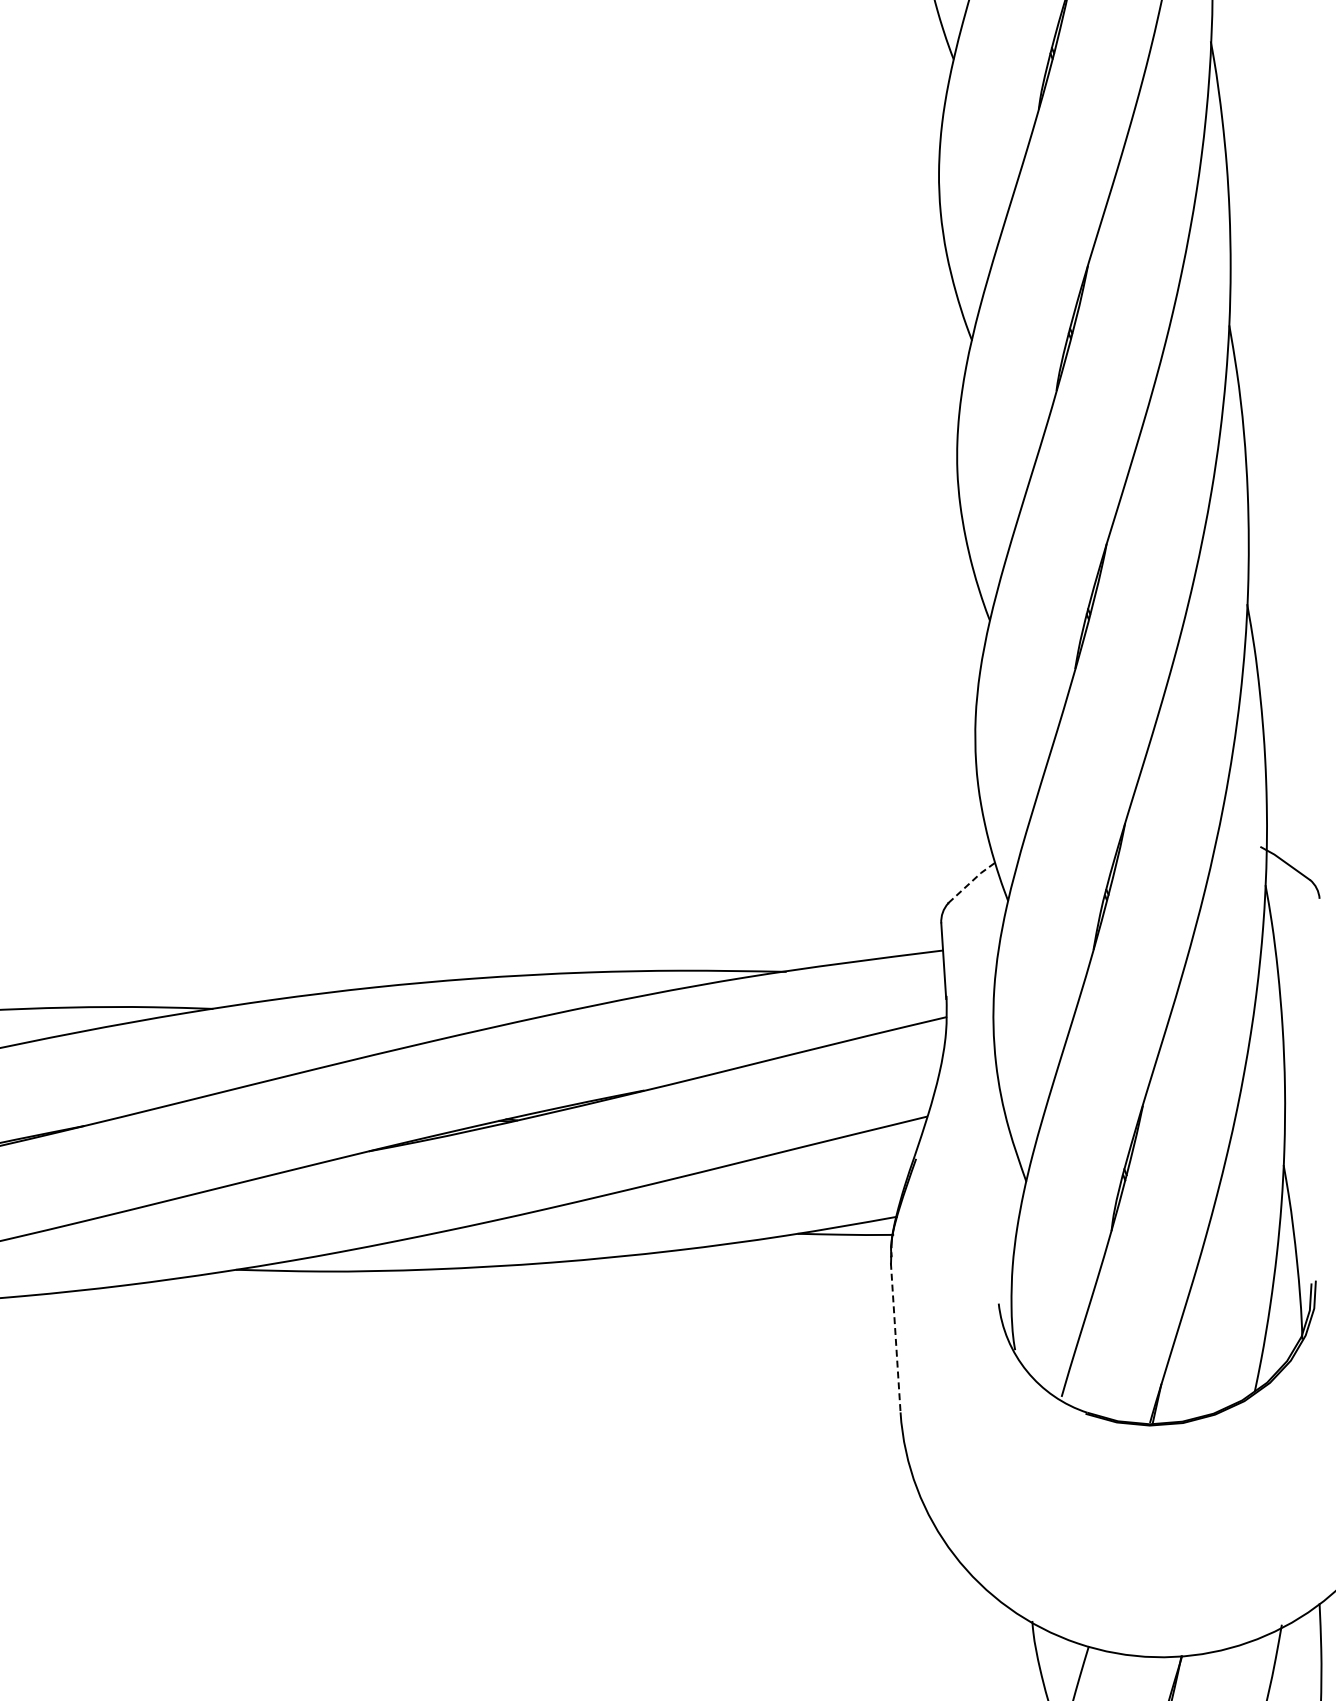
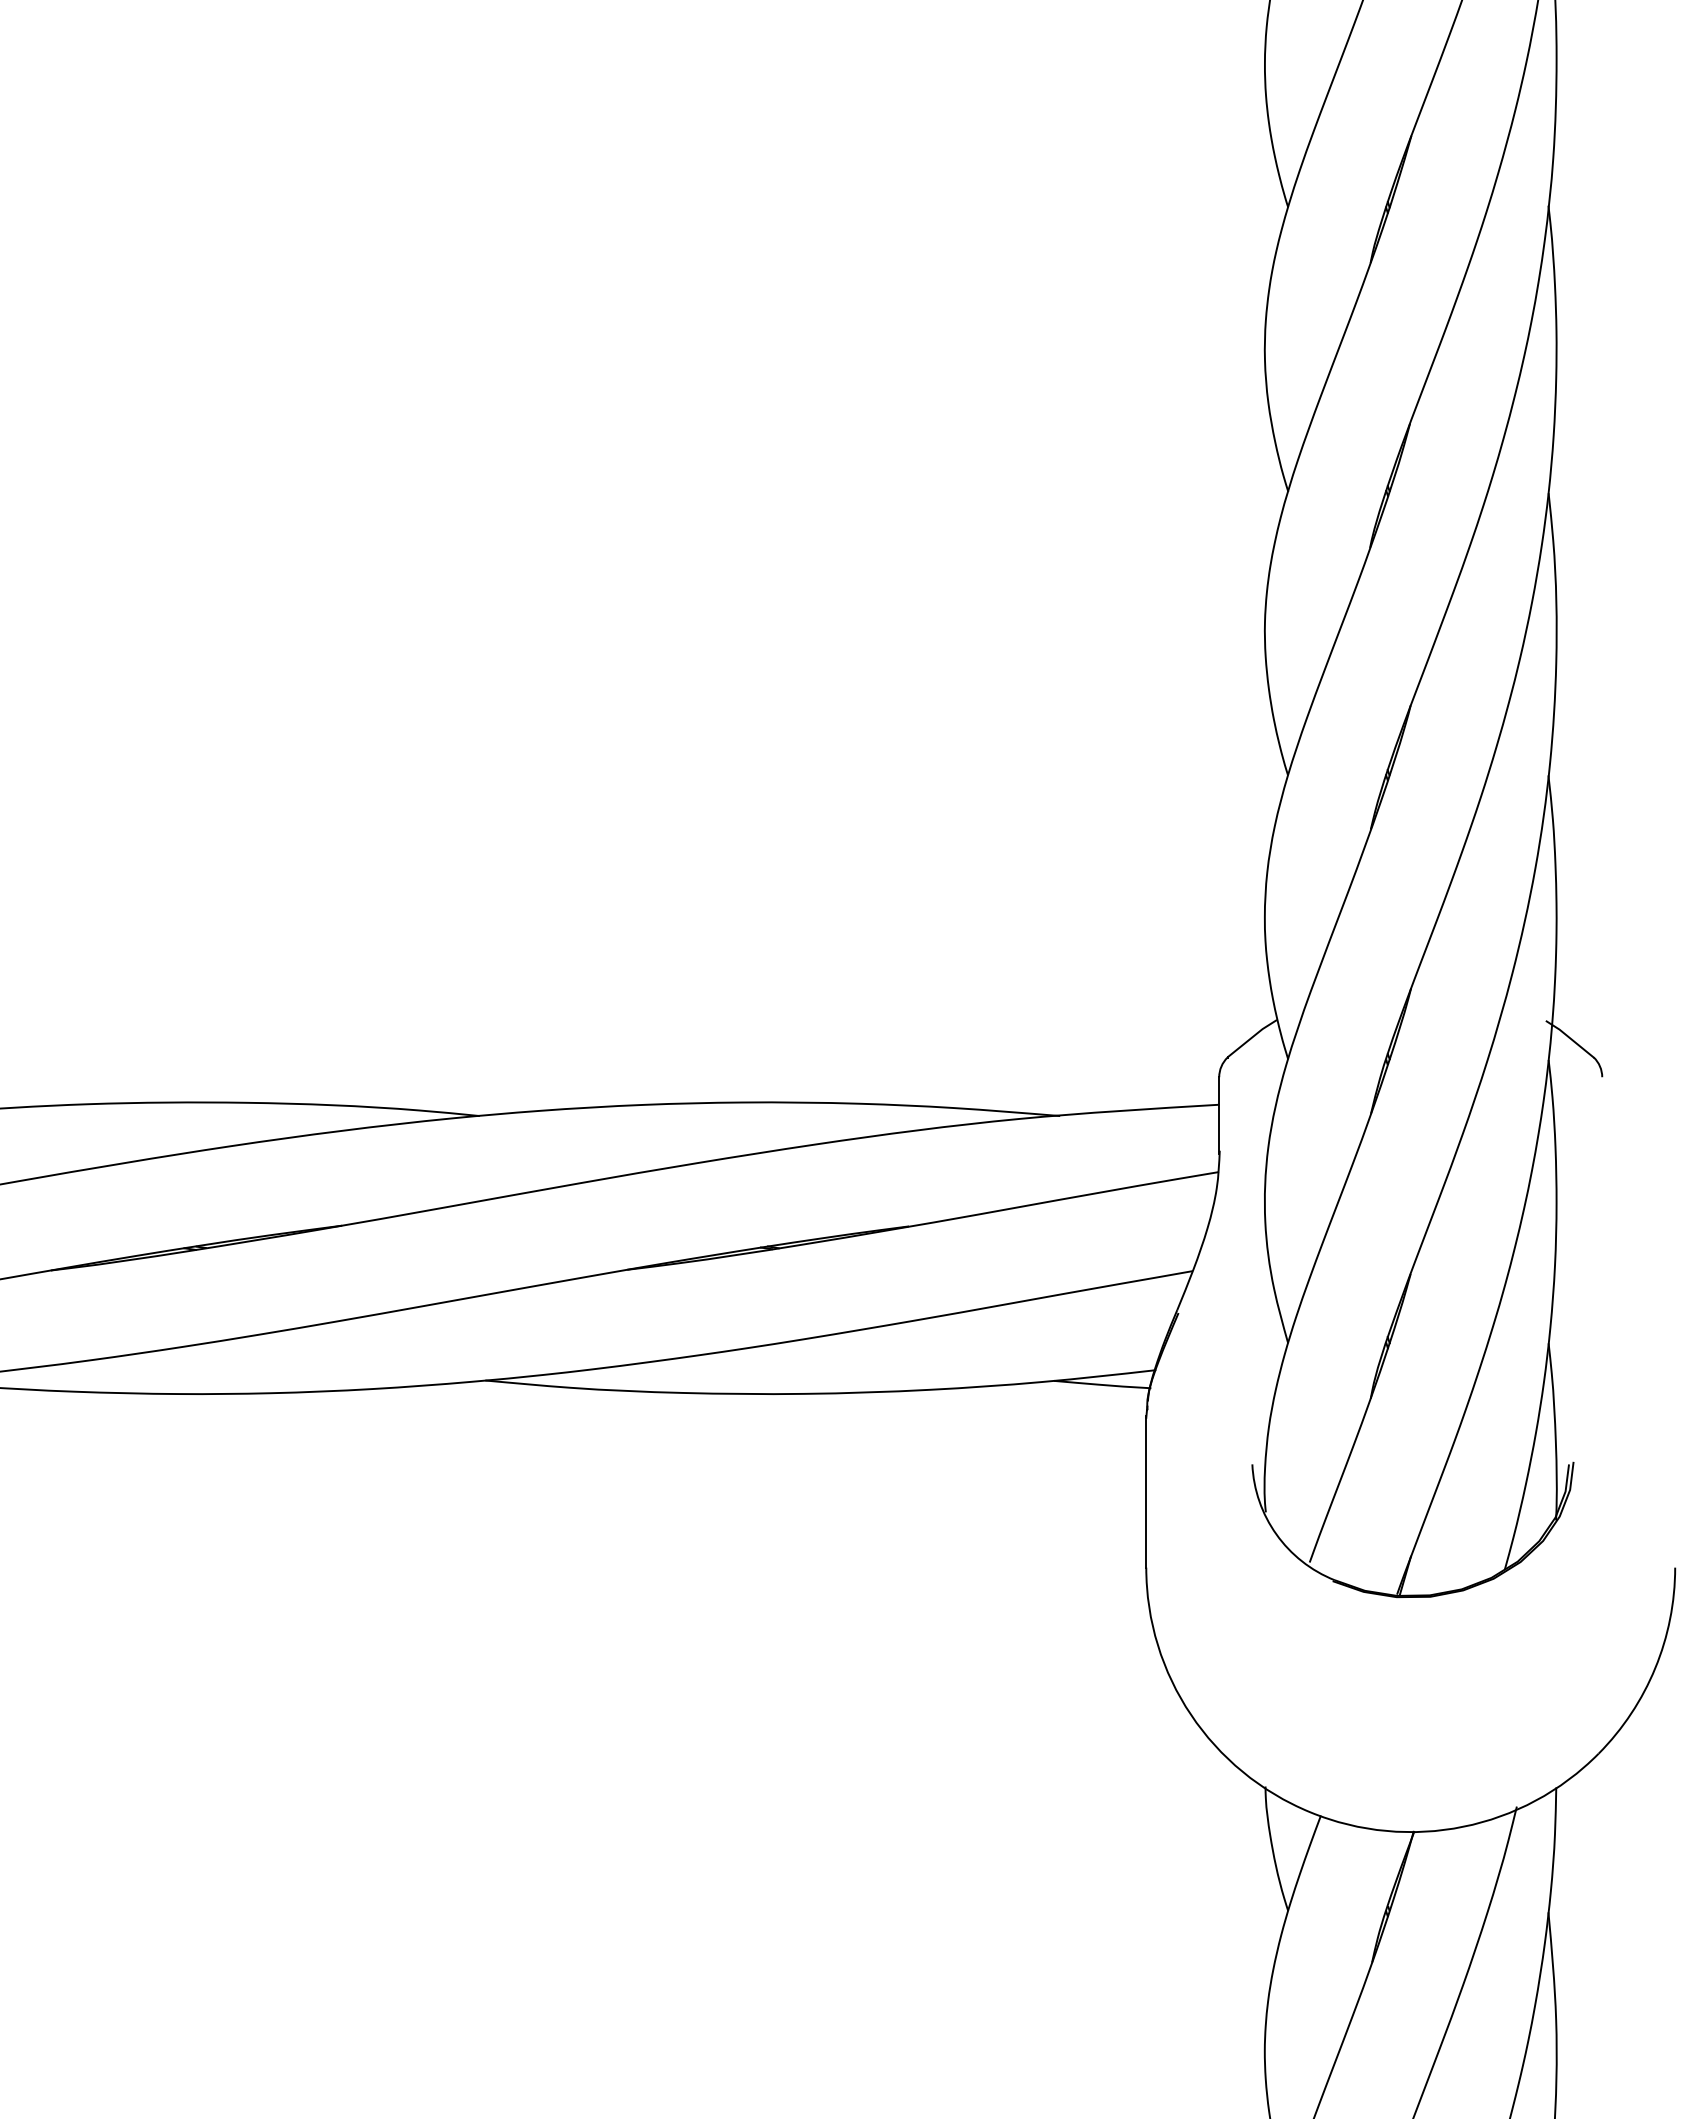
line: (970, 882) -> (1251, 1037), dashed -> solid
line: (895, 1337) -> (1146, 1491), dashed -> solid

